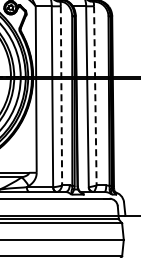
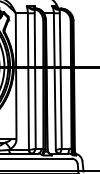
line: (61, 95) -> (35, 80), dashed -> solid
line: (95, 95) -> (60, 80), dashed -> solid

